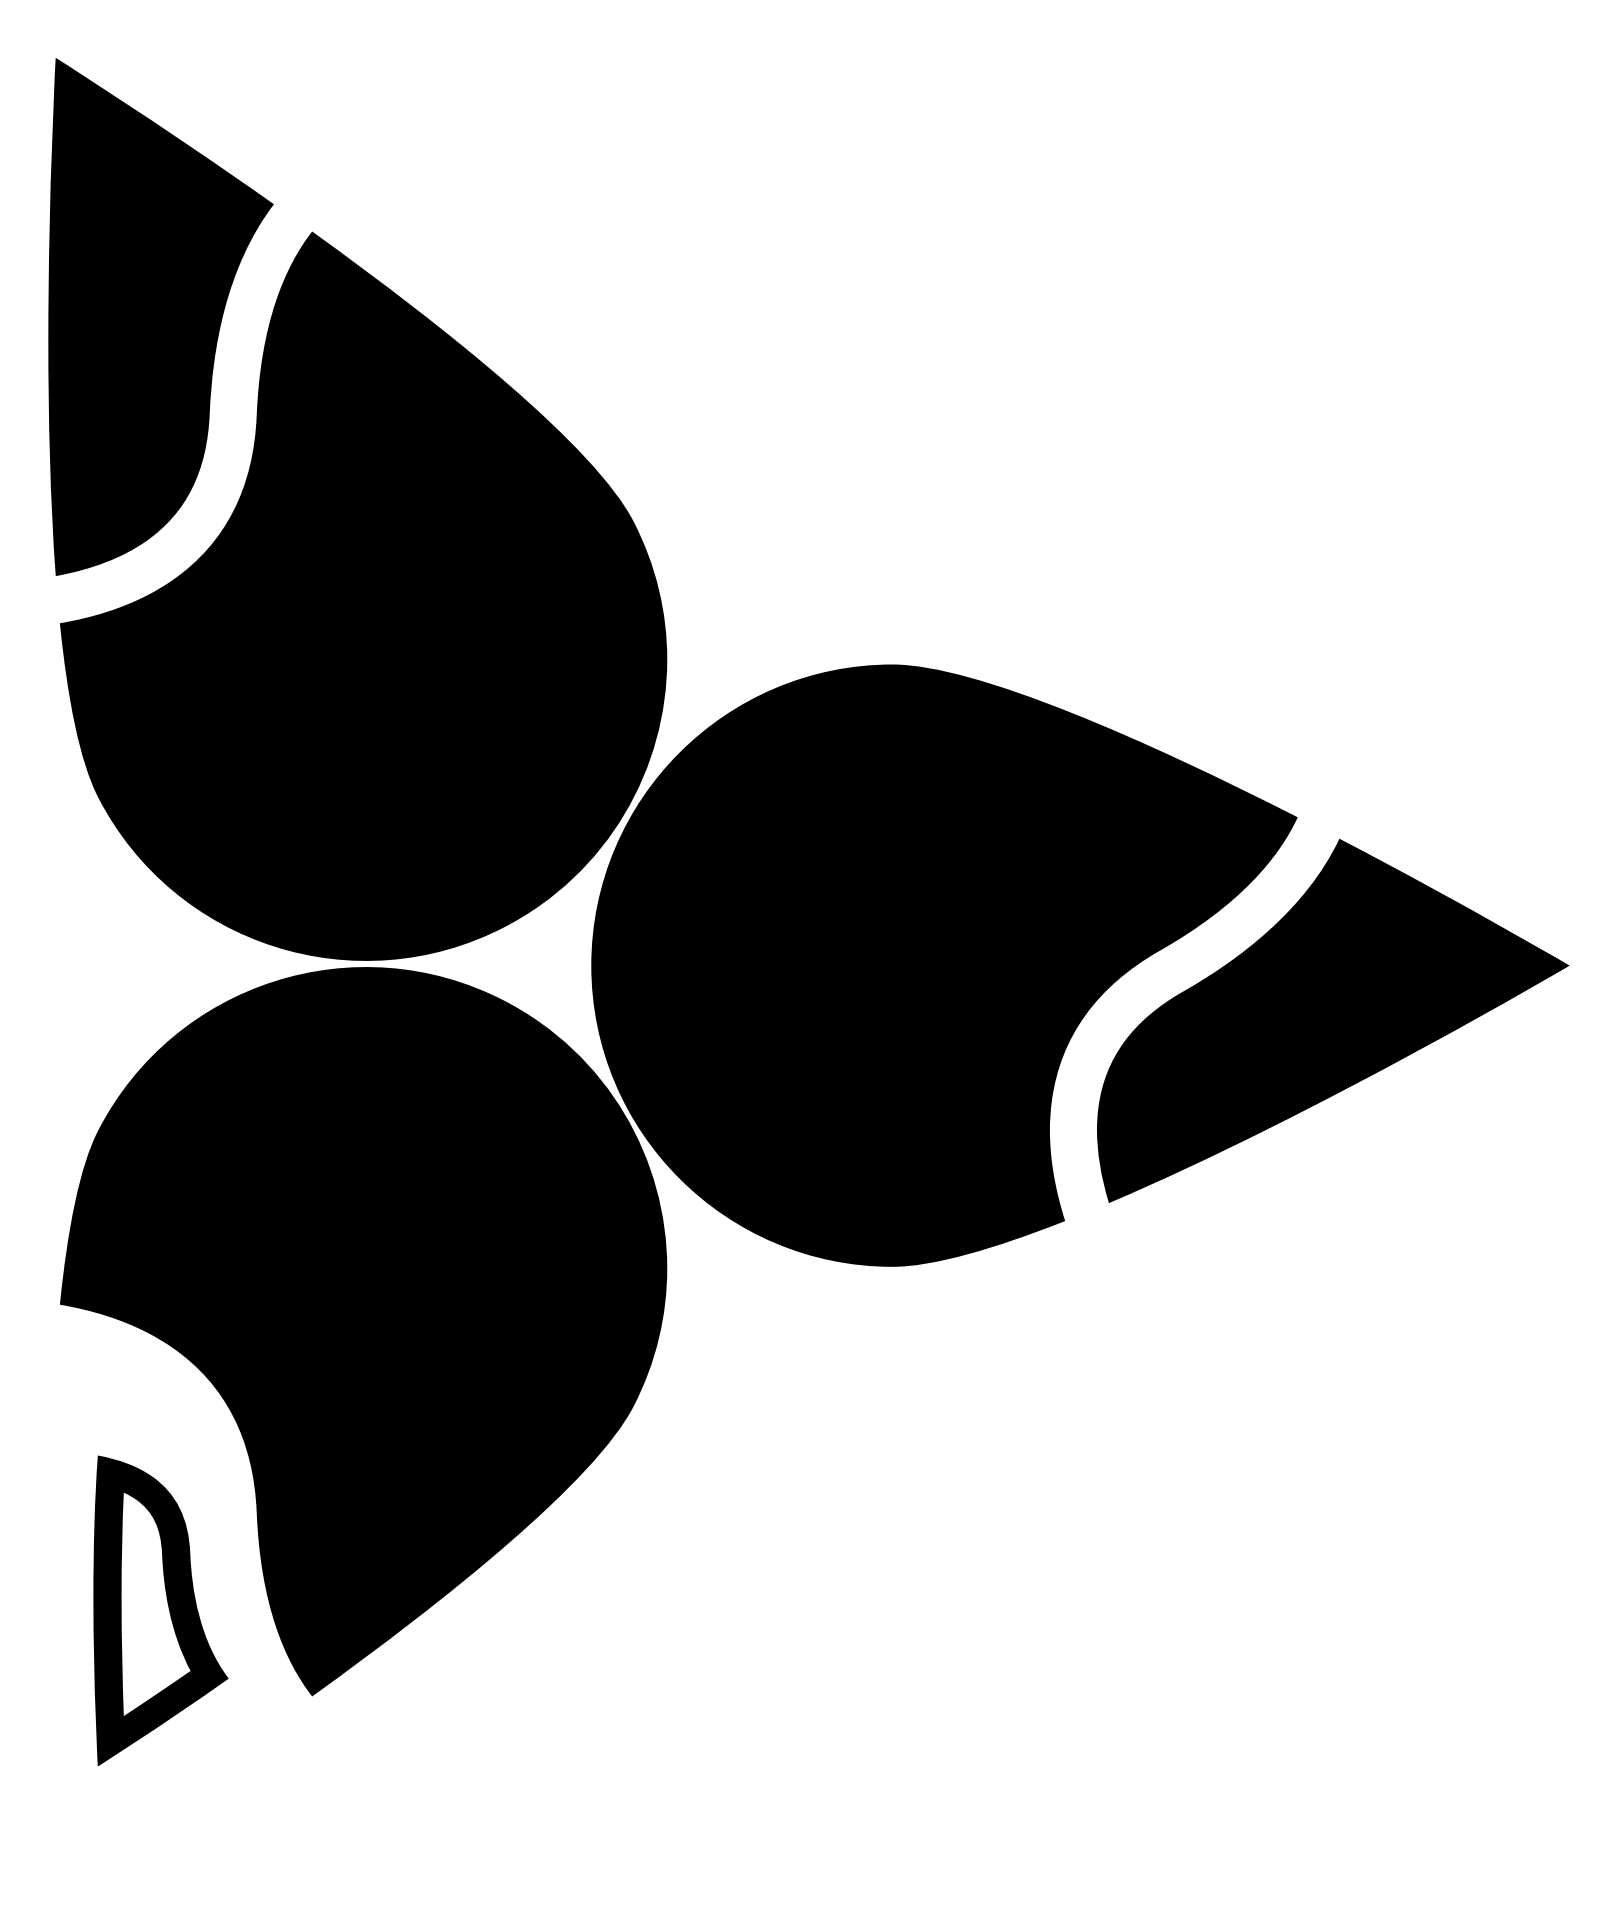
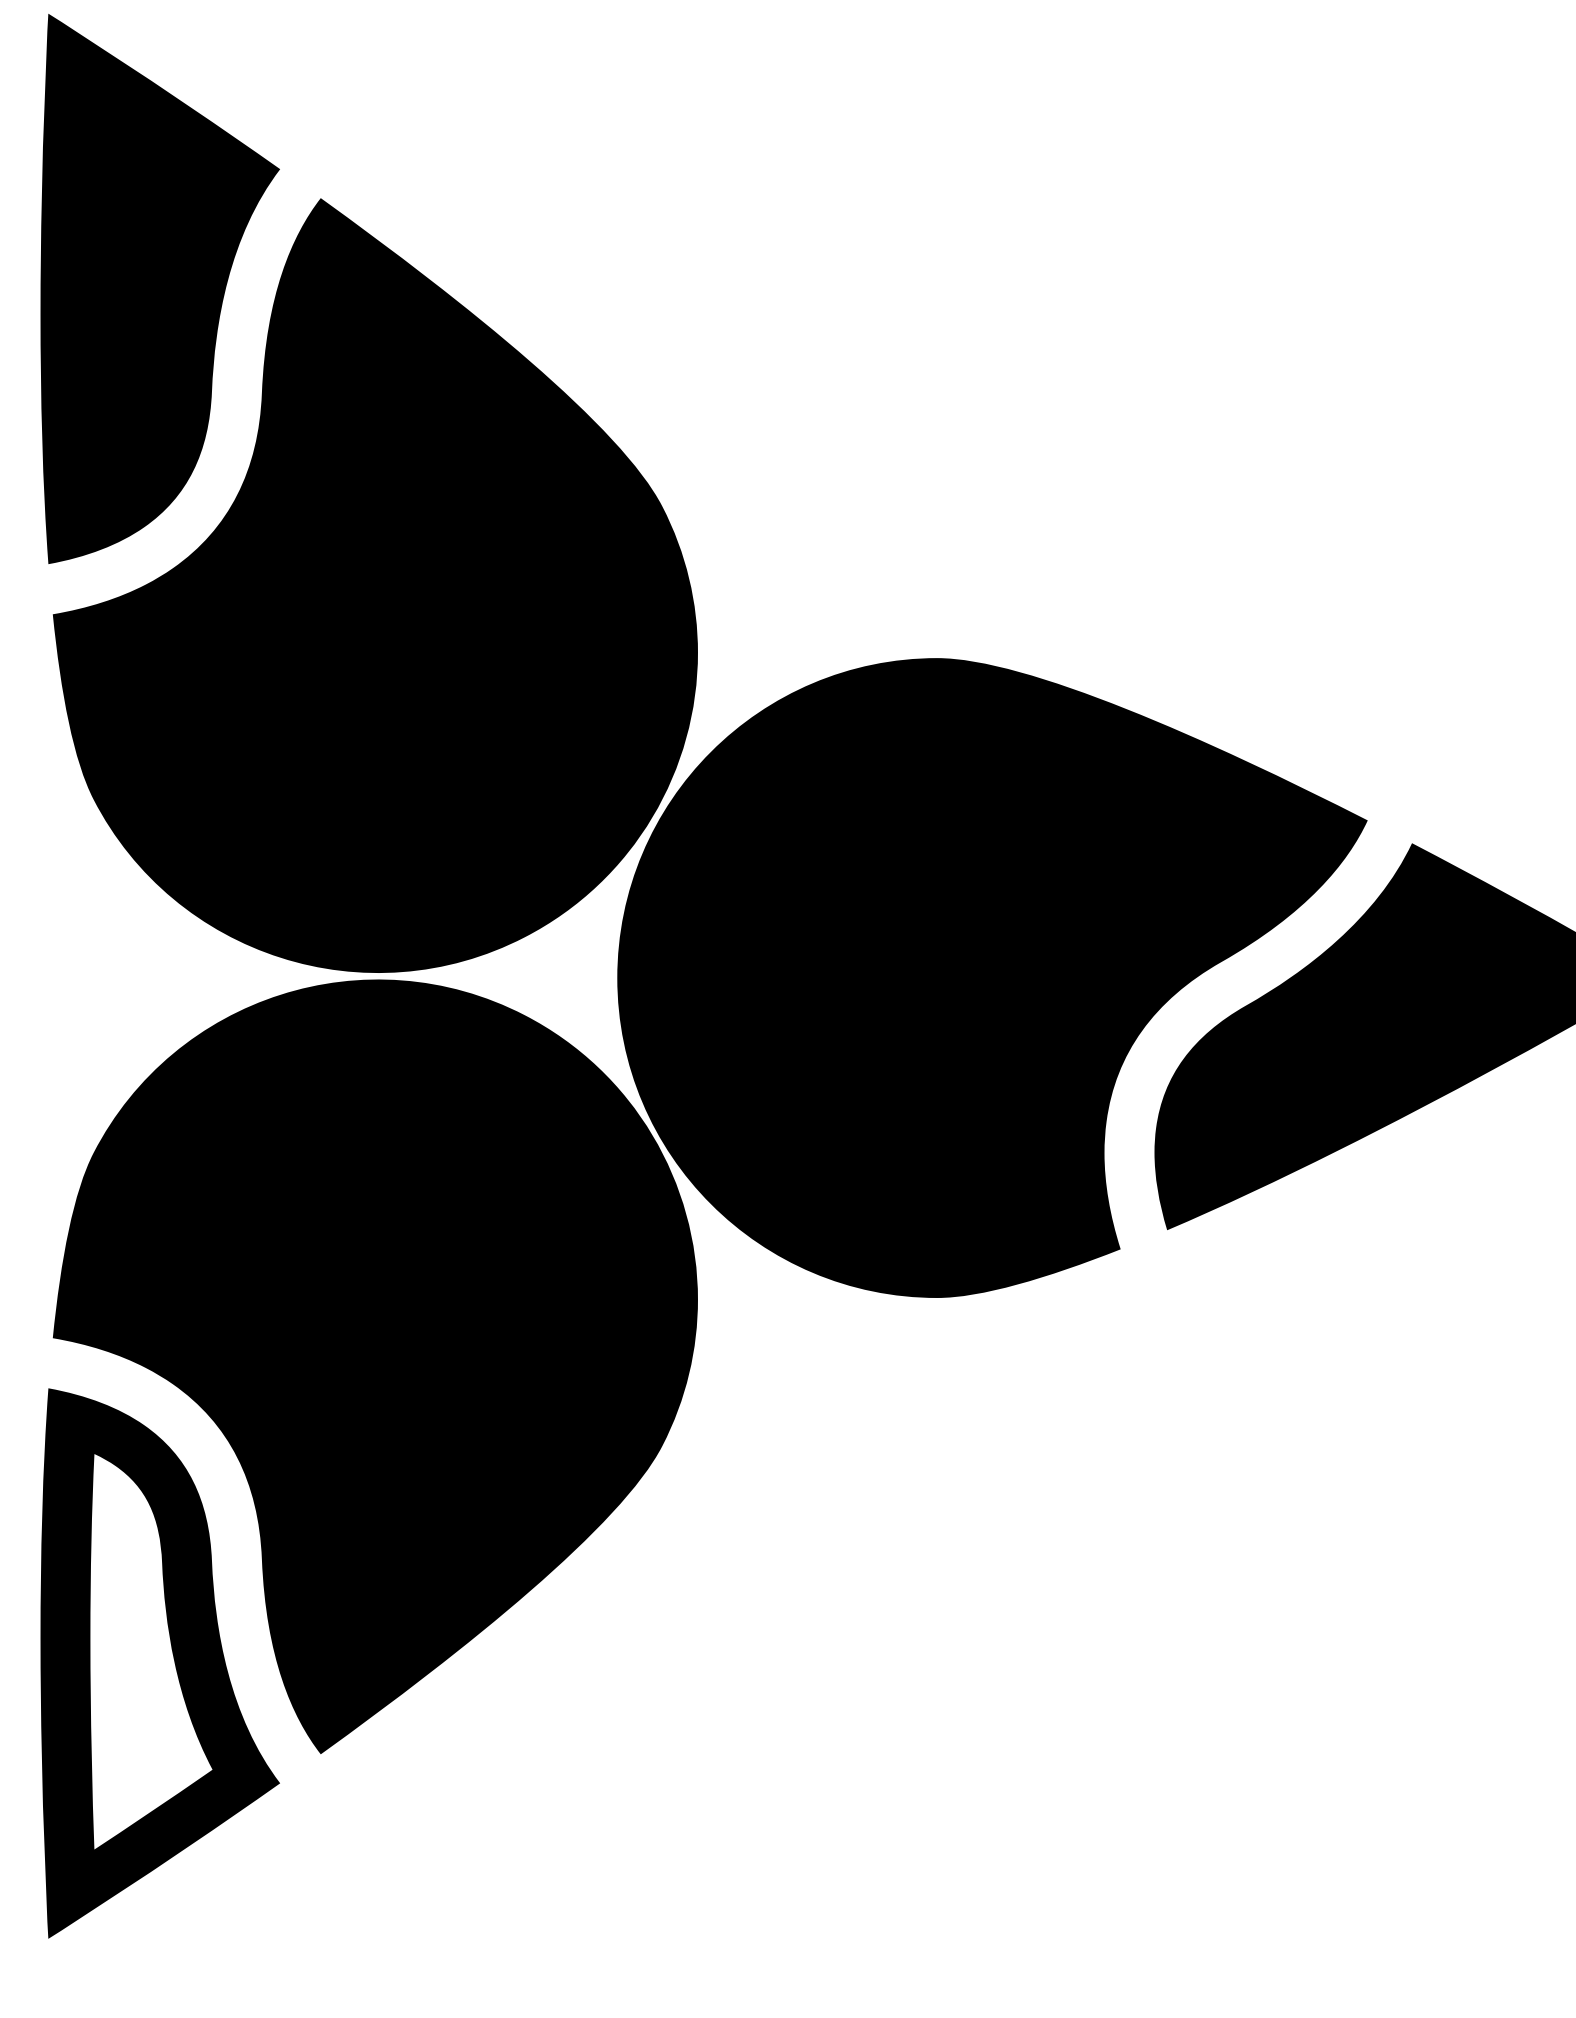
part: (160, 1610) -> (159, 1663), size x1.67

